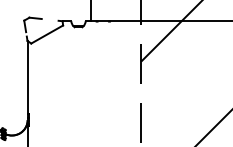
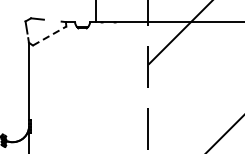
line: (47, 34) -> (49, 36), solid -> dashed

